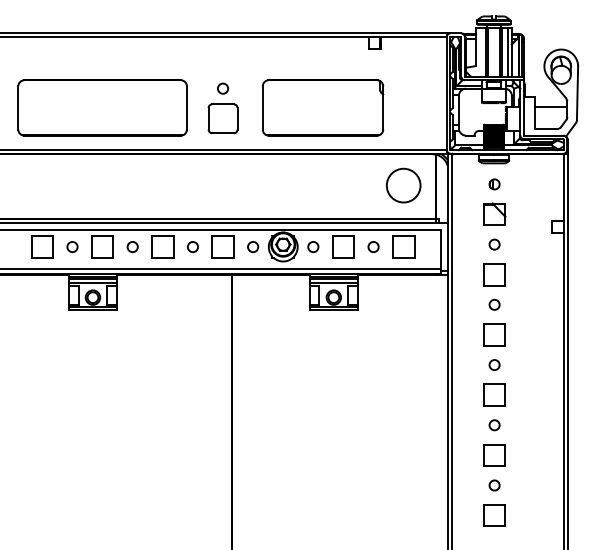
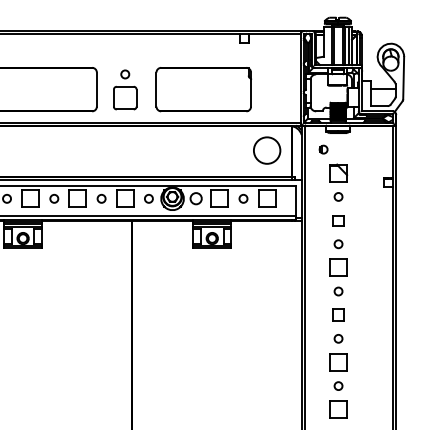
part: (494, 184) -> (323, 149), moved
circle: (313, 247) -> (196, 199), size x1.4
part: (494, 274) -> (338, 220), size x0.6
part: (494, 394) -> (338, 314), size x0.7

